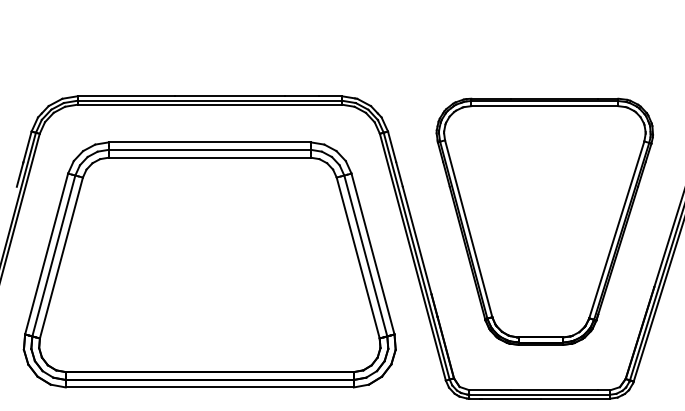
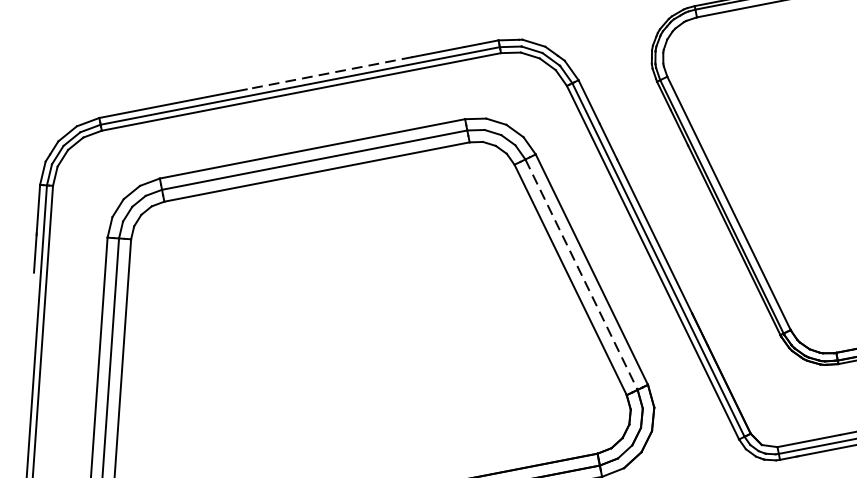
line: (230, 96) -> (330, 73), solid -> dashed
line: (365, 256) -> (581, 275), solid -> dashed

